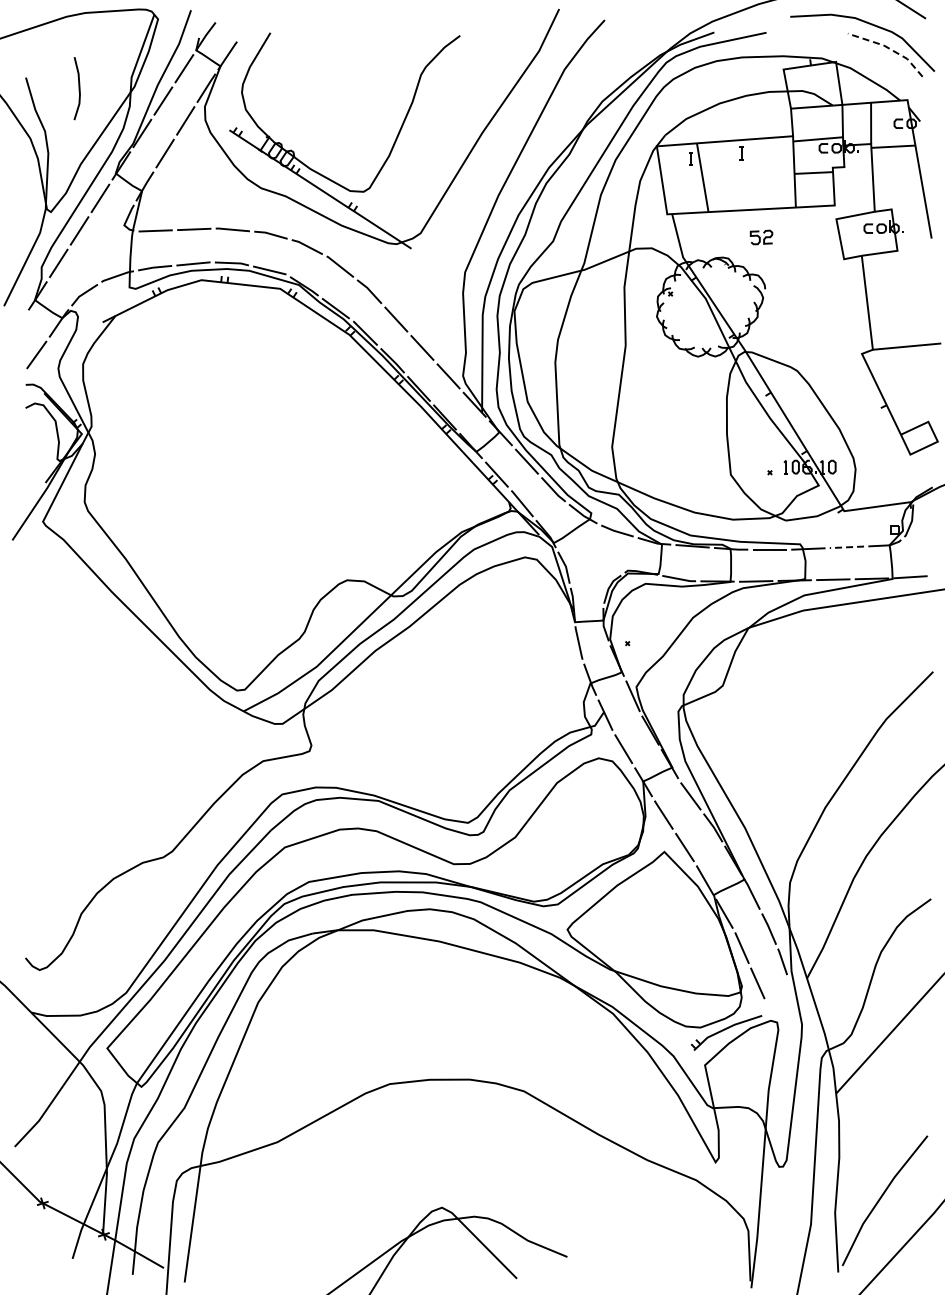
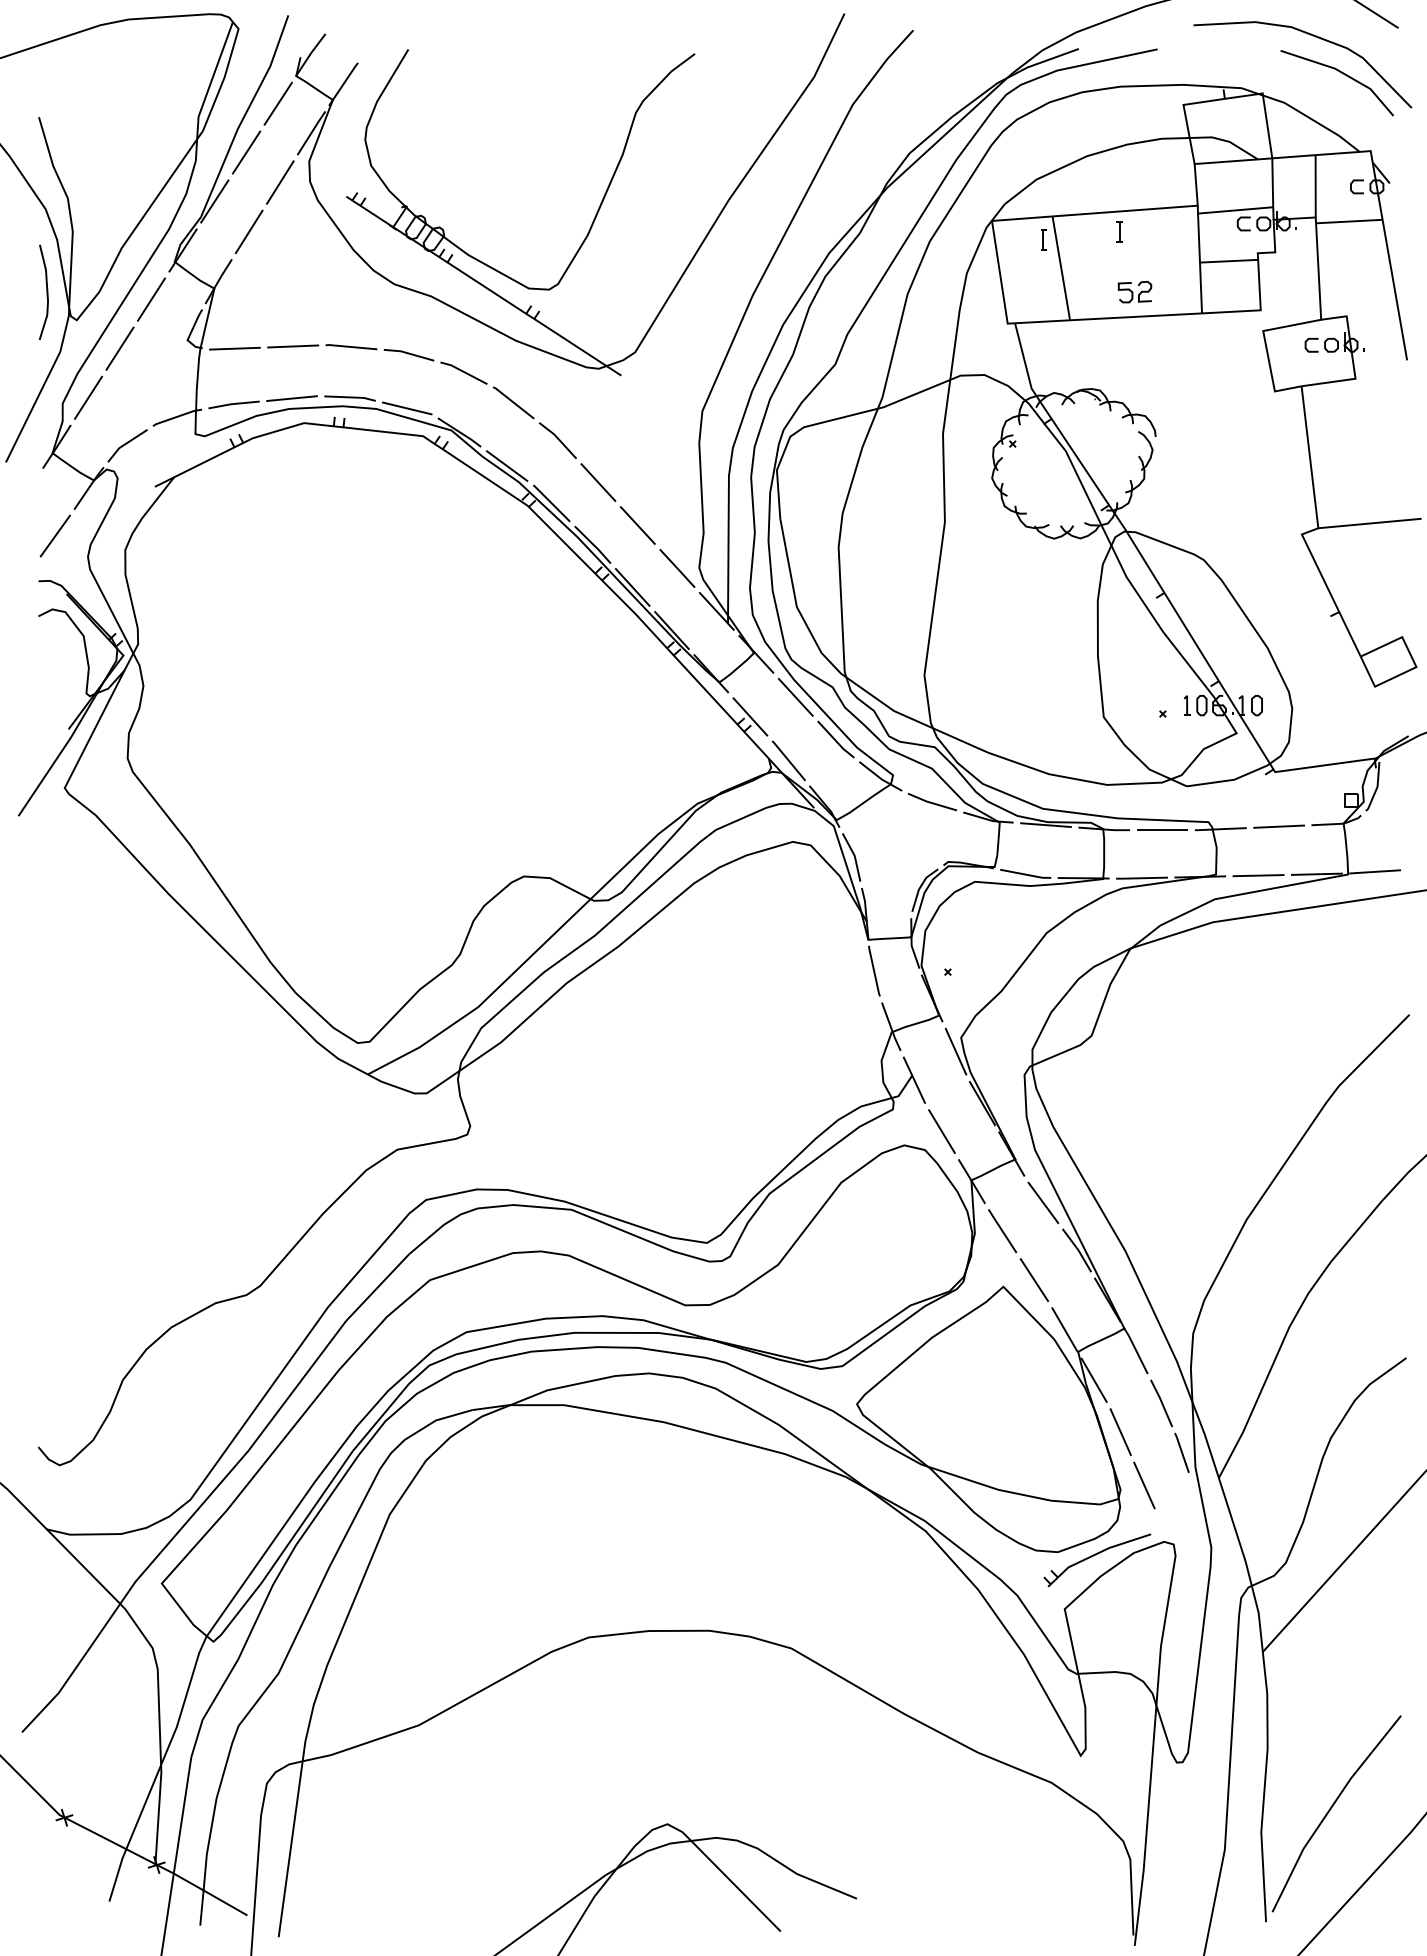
line: (889, 48) -> (1343, 73), dashed -> solid
line: (78, 88) -> (45, 292), moved
part: (761, 237) -> (1134, 292), moved
line: (846, 547) -> (1278, 826), dashed -> solid

